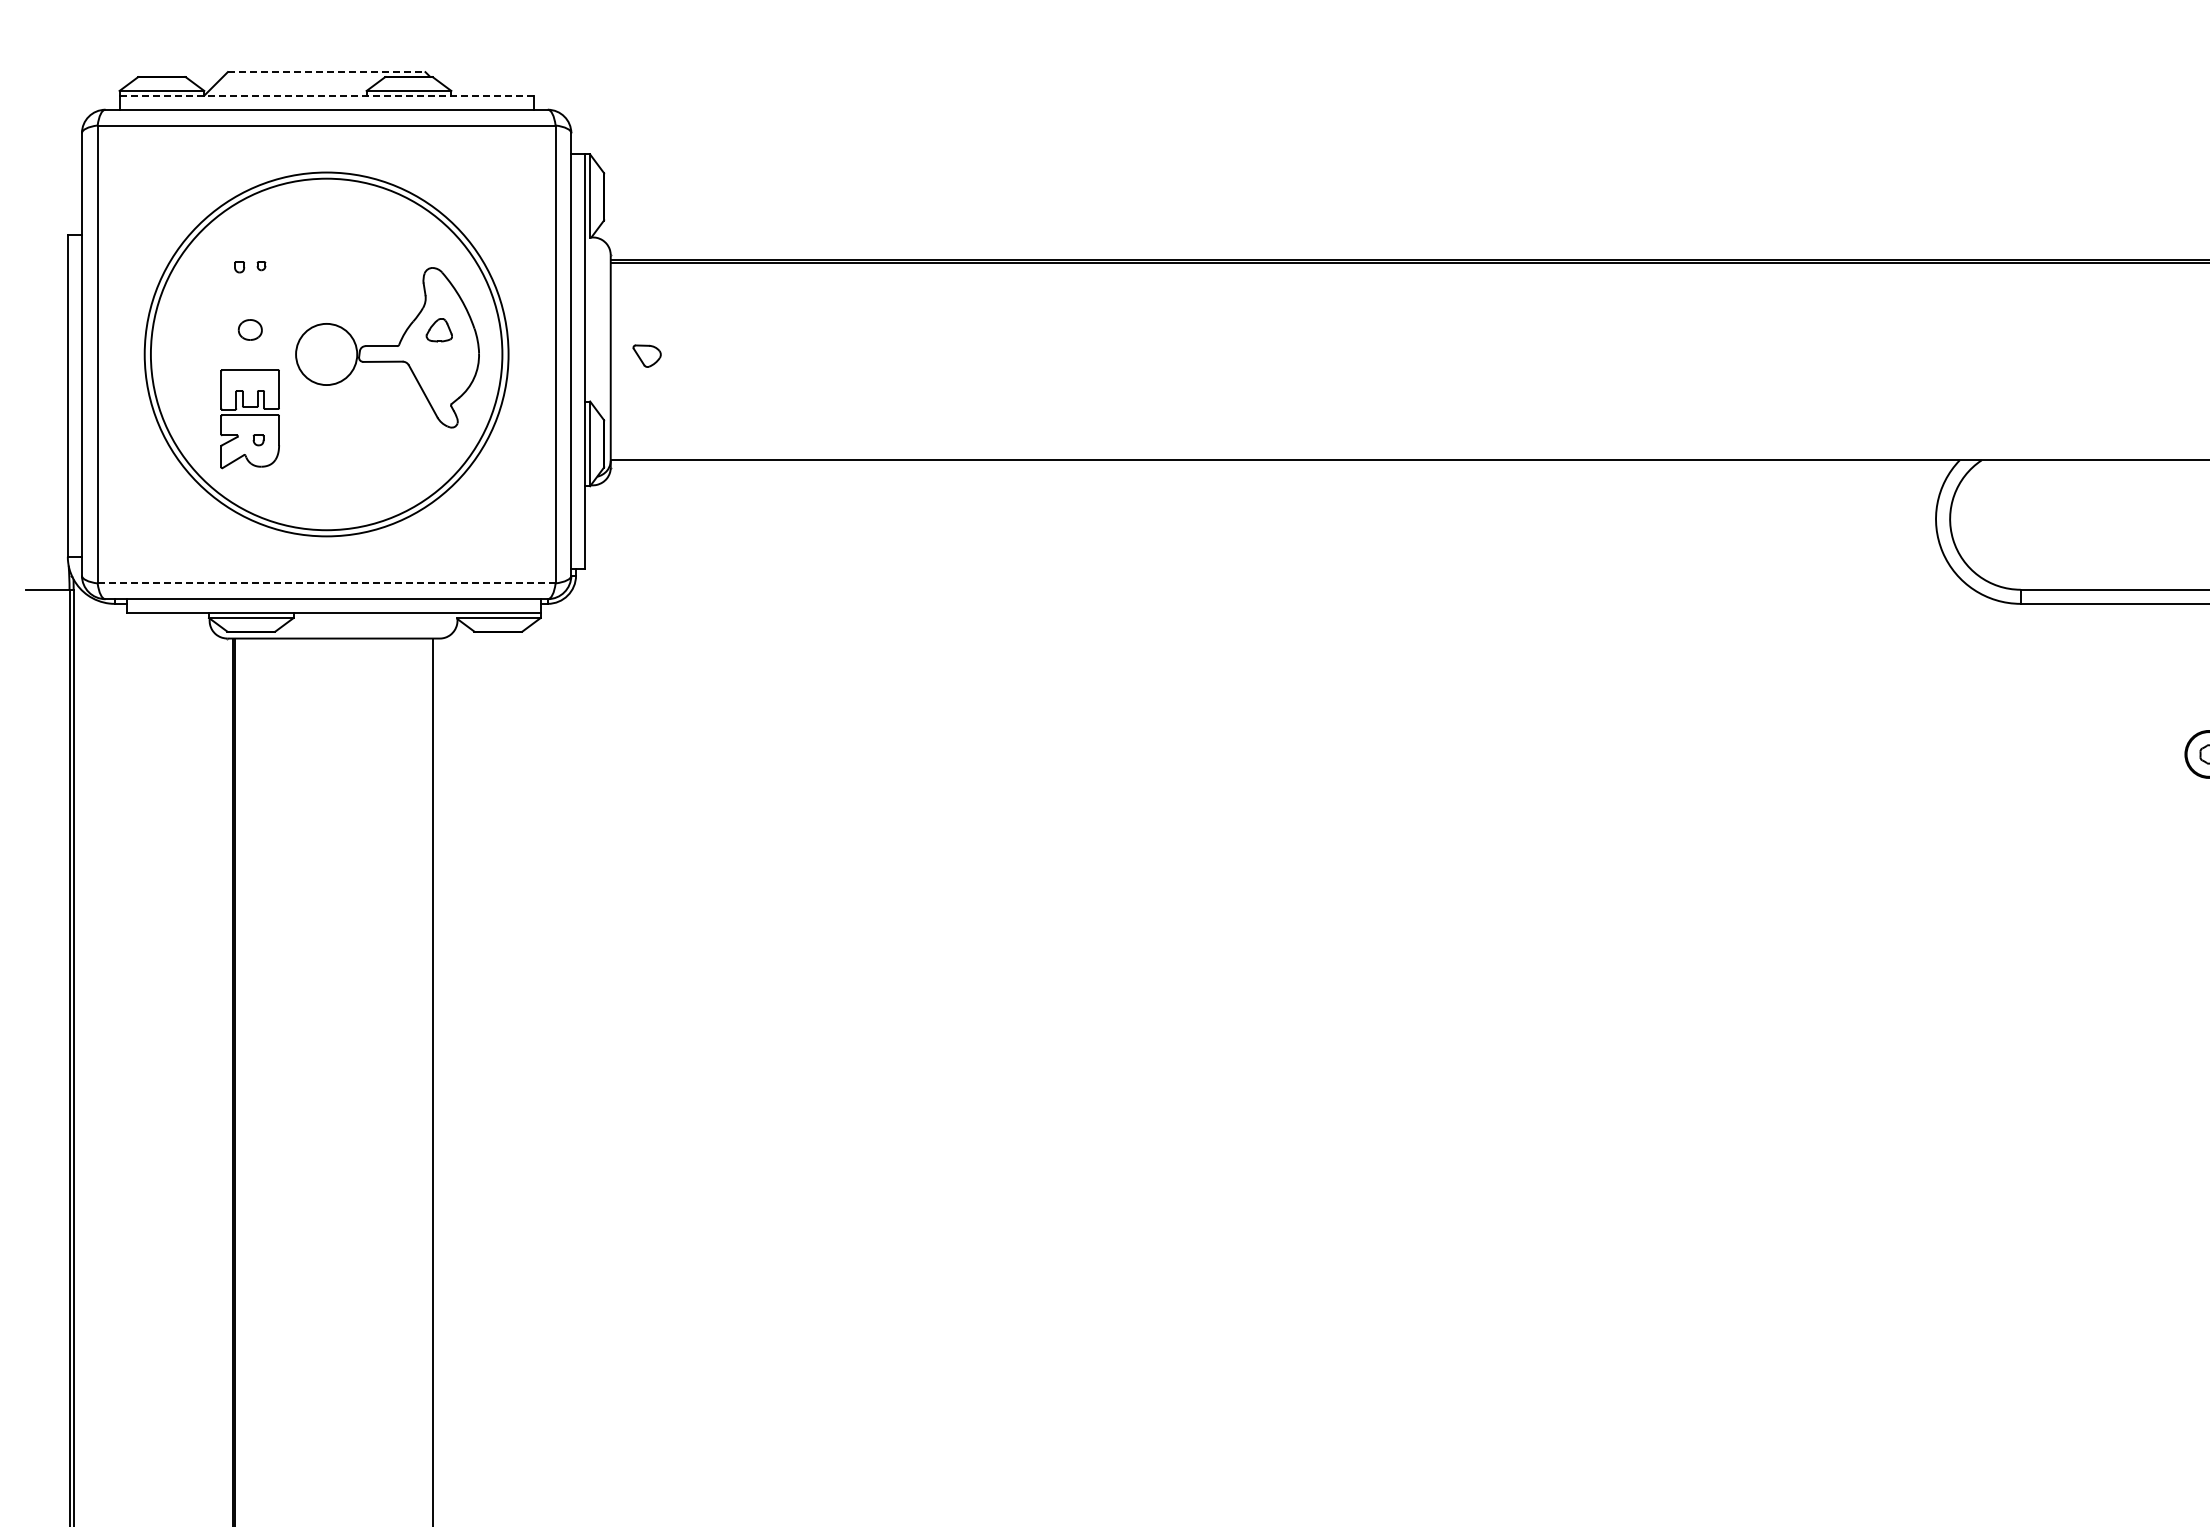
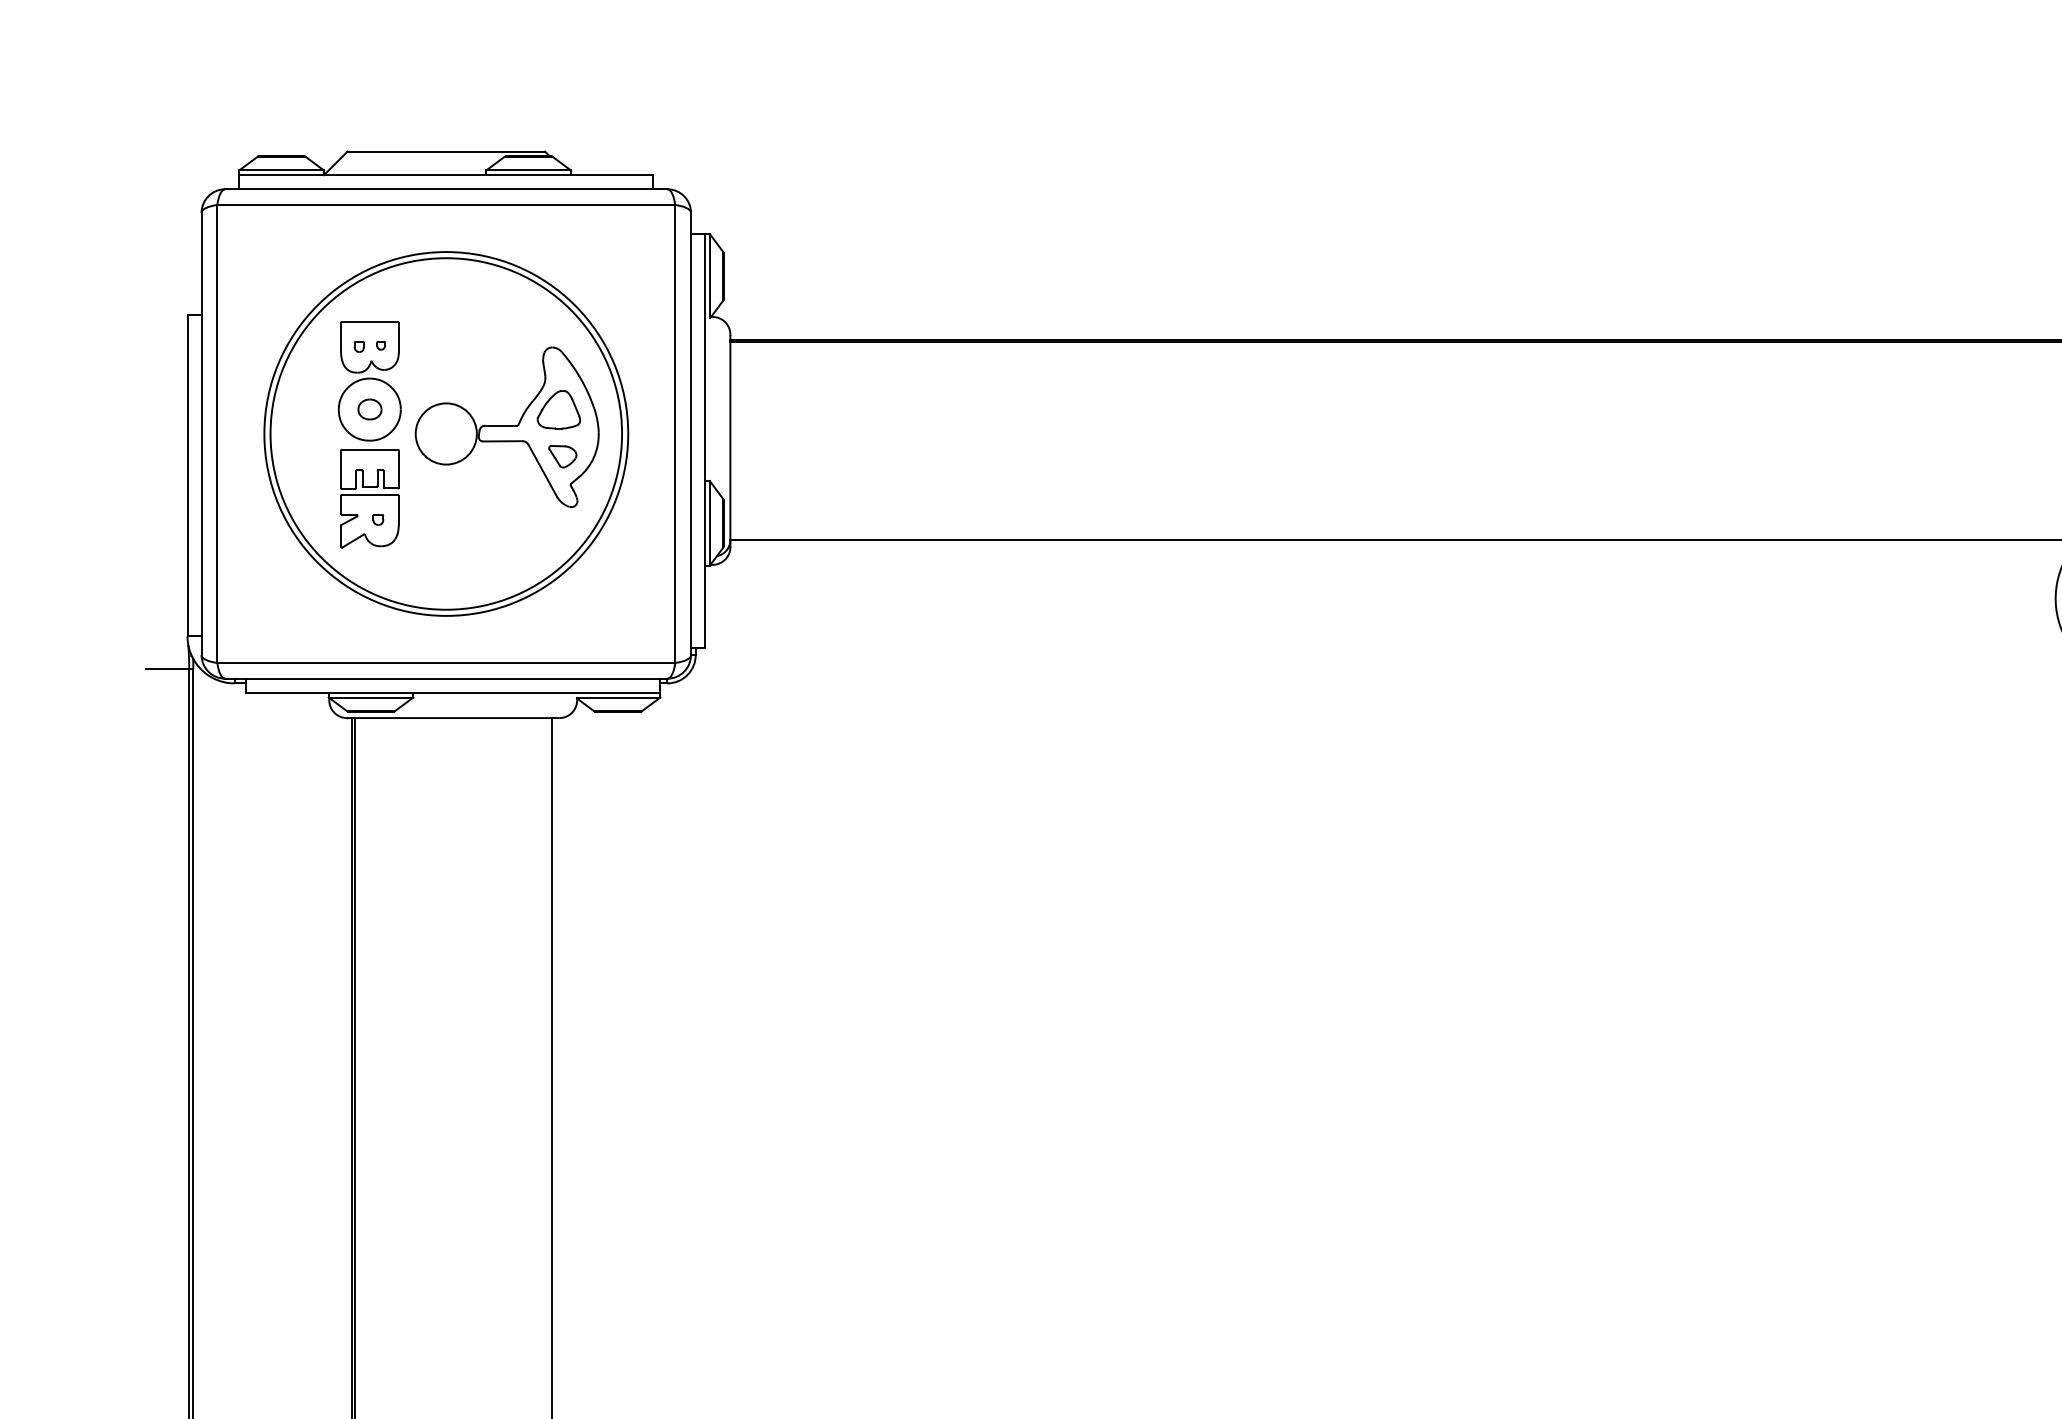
line: (326, 72) -> (446, 152), dashed -> solid
line: (327, 95) -> (447, 175), dashed -> solid
part: (249, 301) -> (369, 381), added
part: (439, 329) -> (559, 409), size x1.67
part: (646, 355) -> (562, 456), moved
line: (326, 583) -> (446, 663), dashed -> solid

